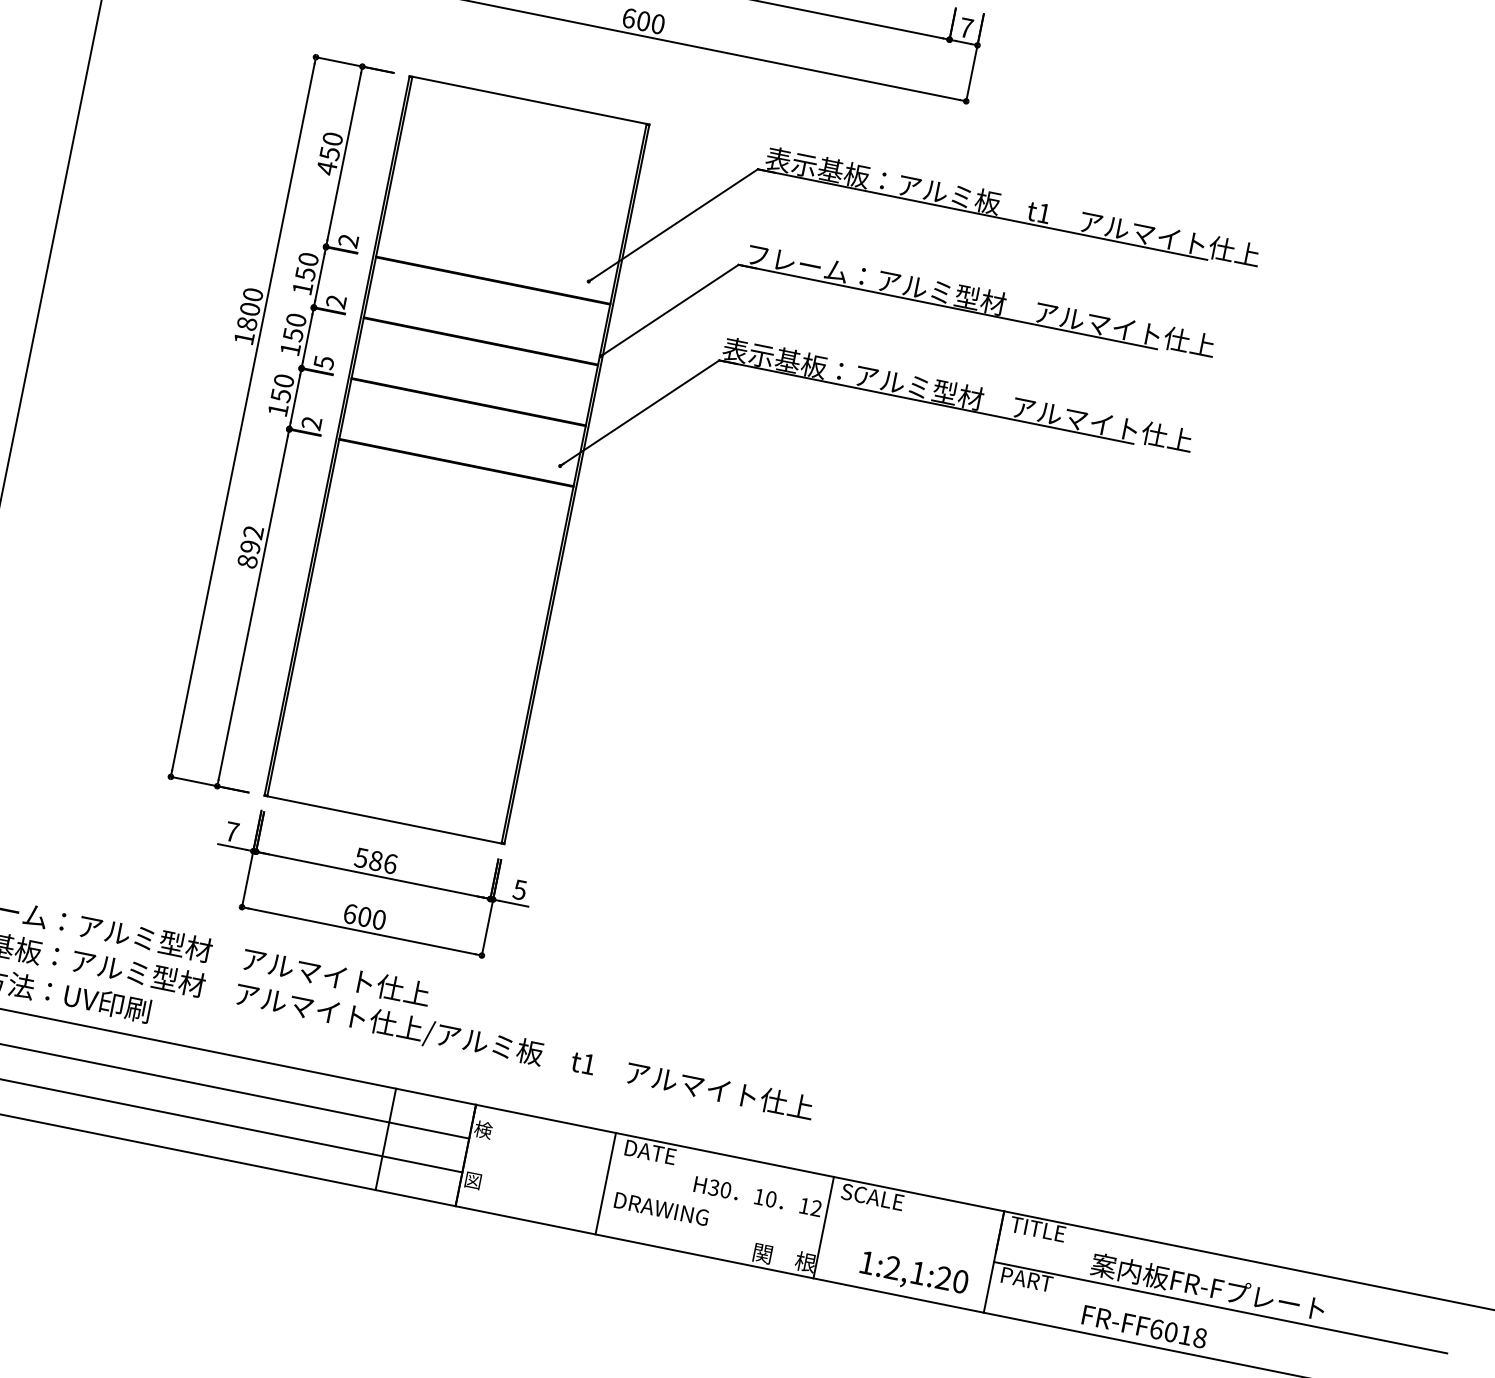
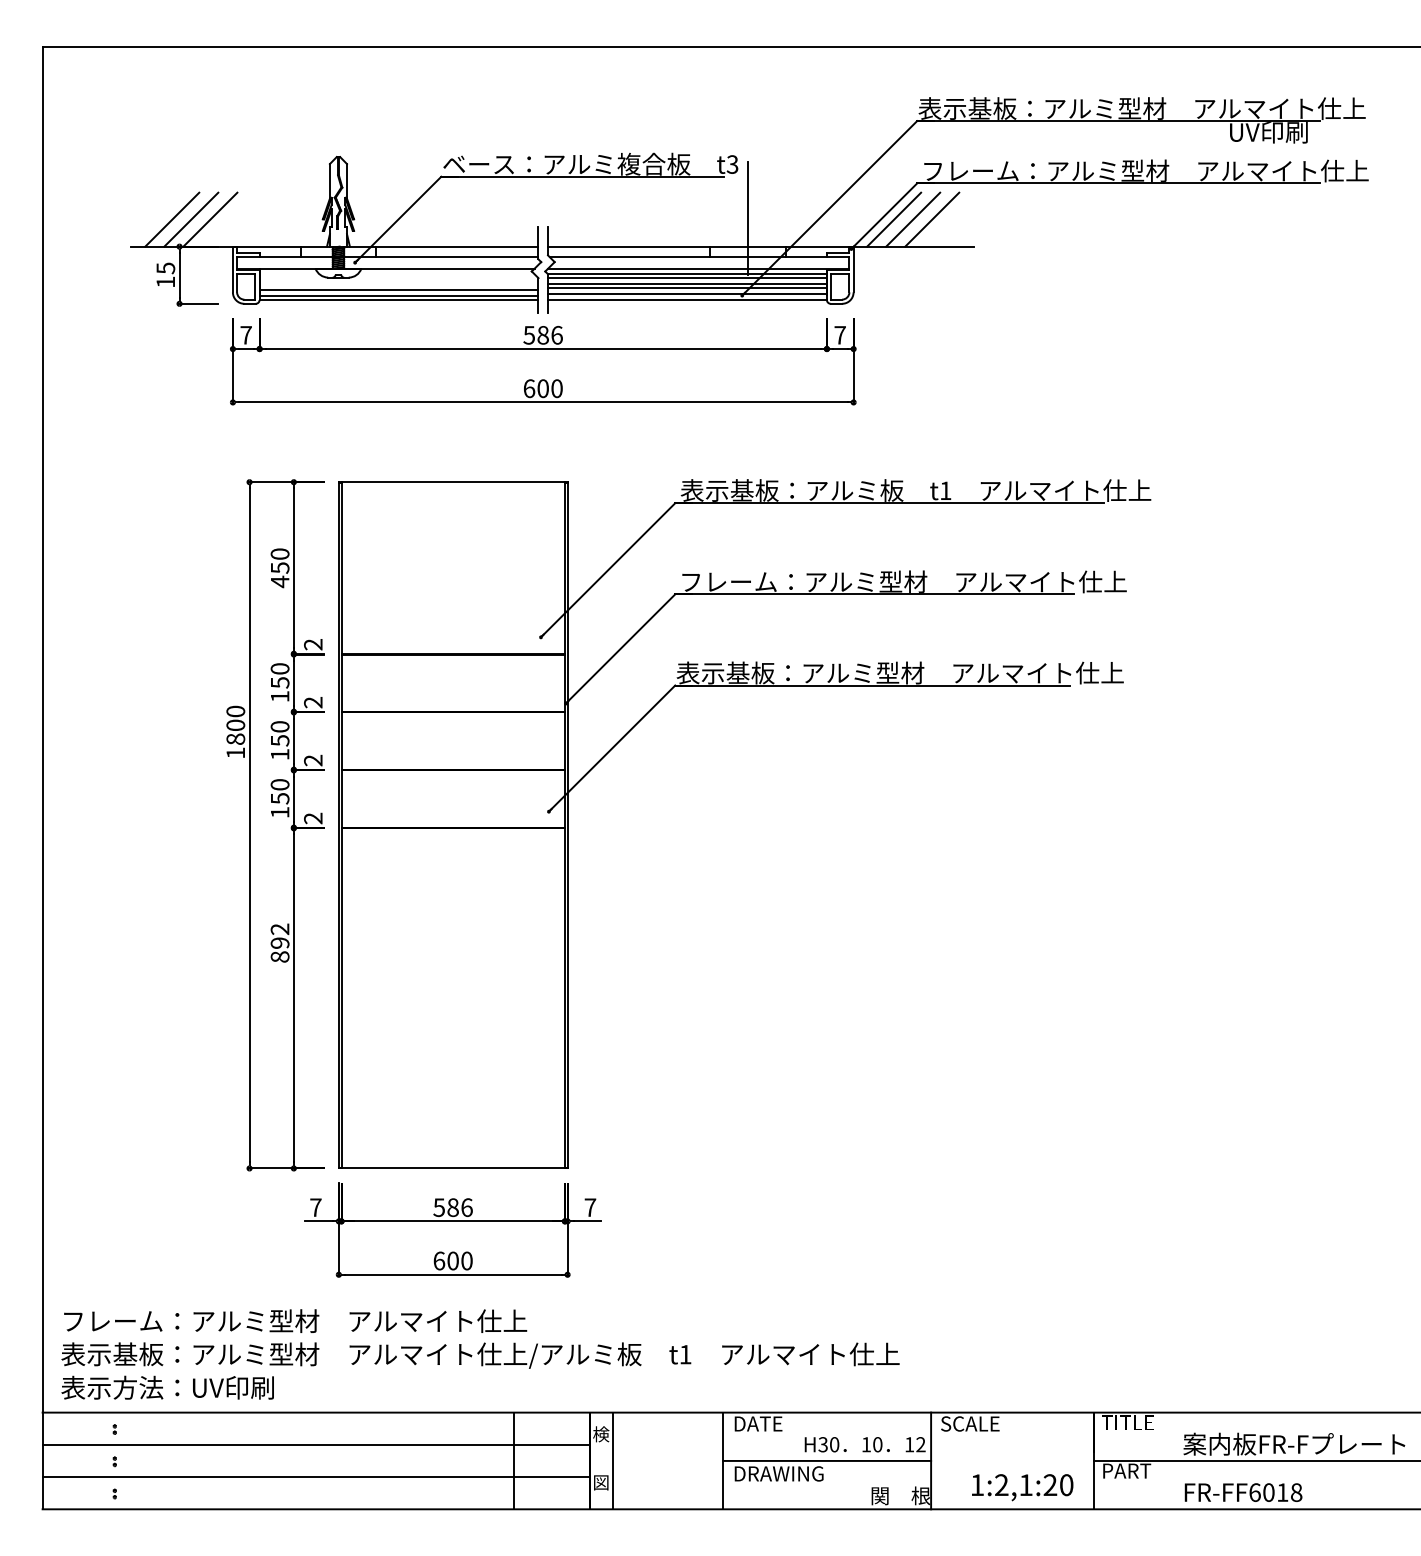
text: (324, 362) -> (313, 760), 5 -> 2
text: (520, 889) -> (590, 1207), 5 -> 7
line: (489, 1159) -> (612, 1460), added
line: (715, 1205) -> (827, 1460), added

